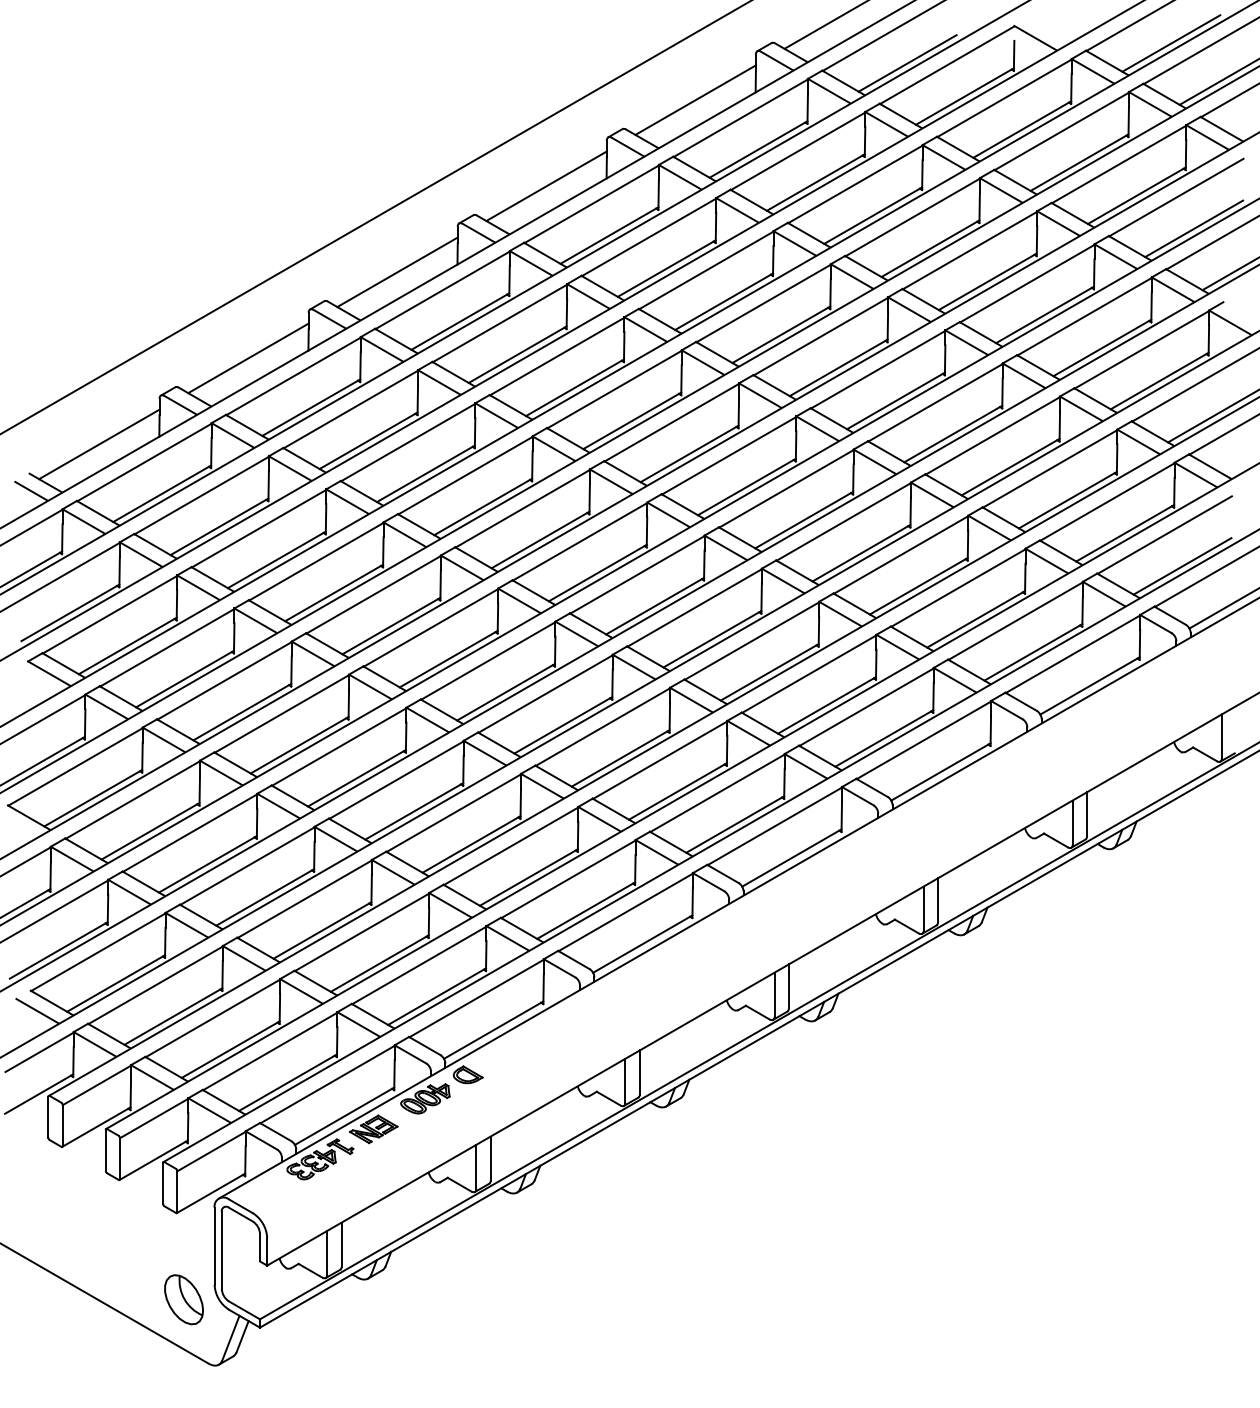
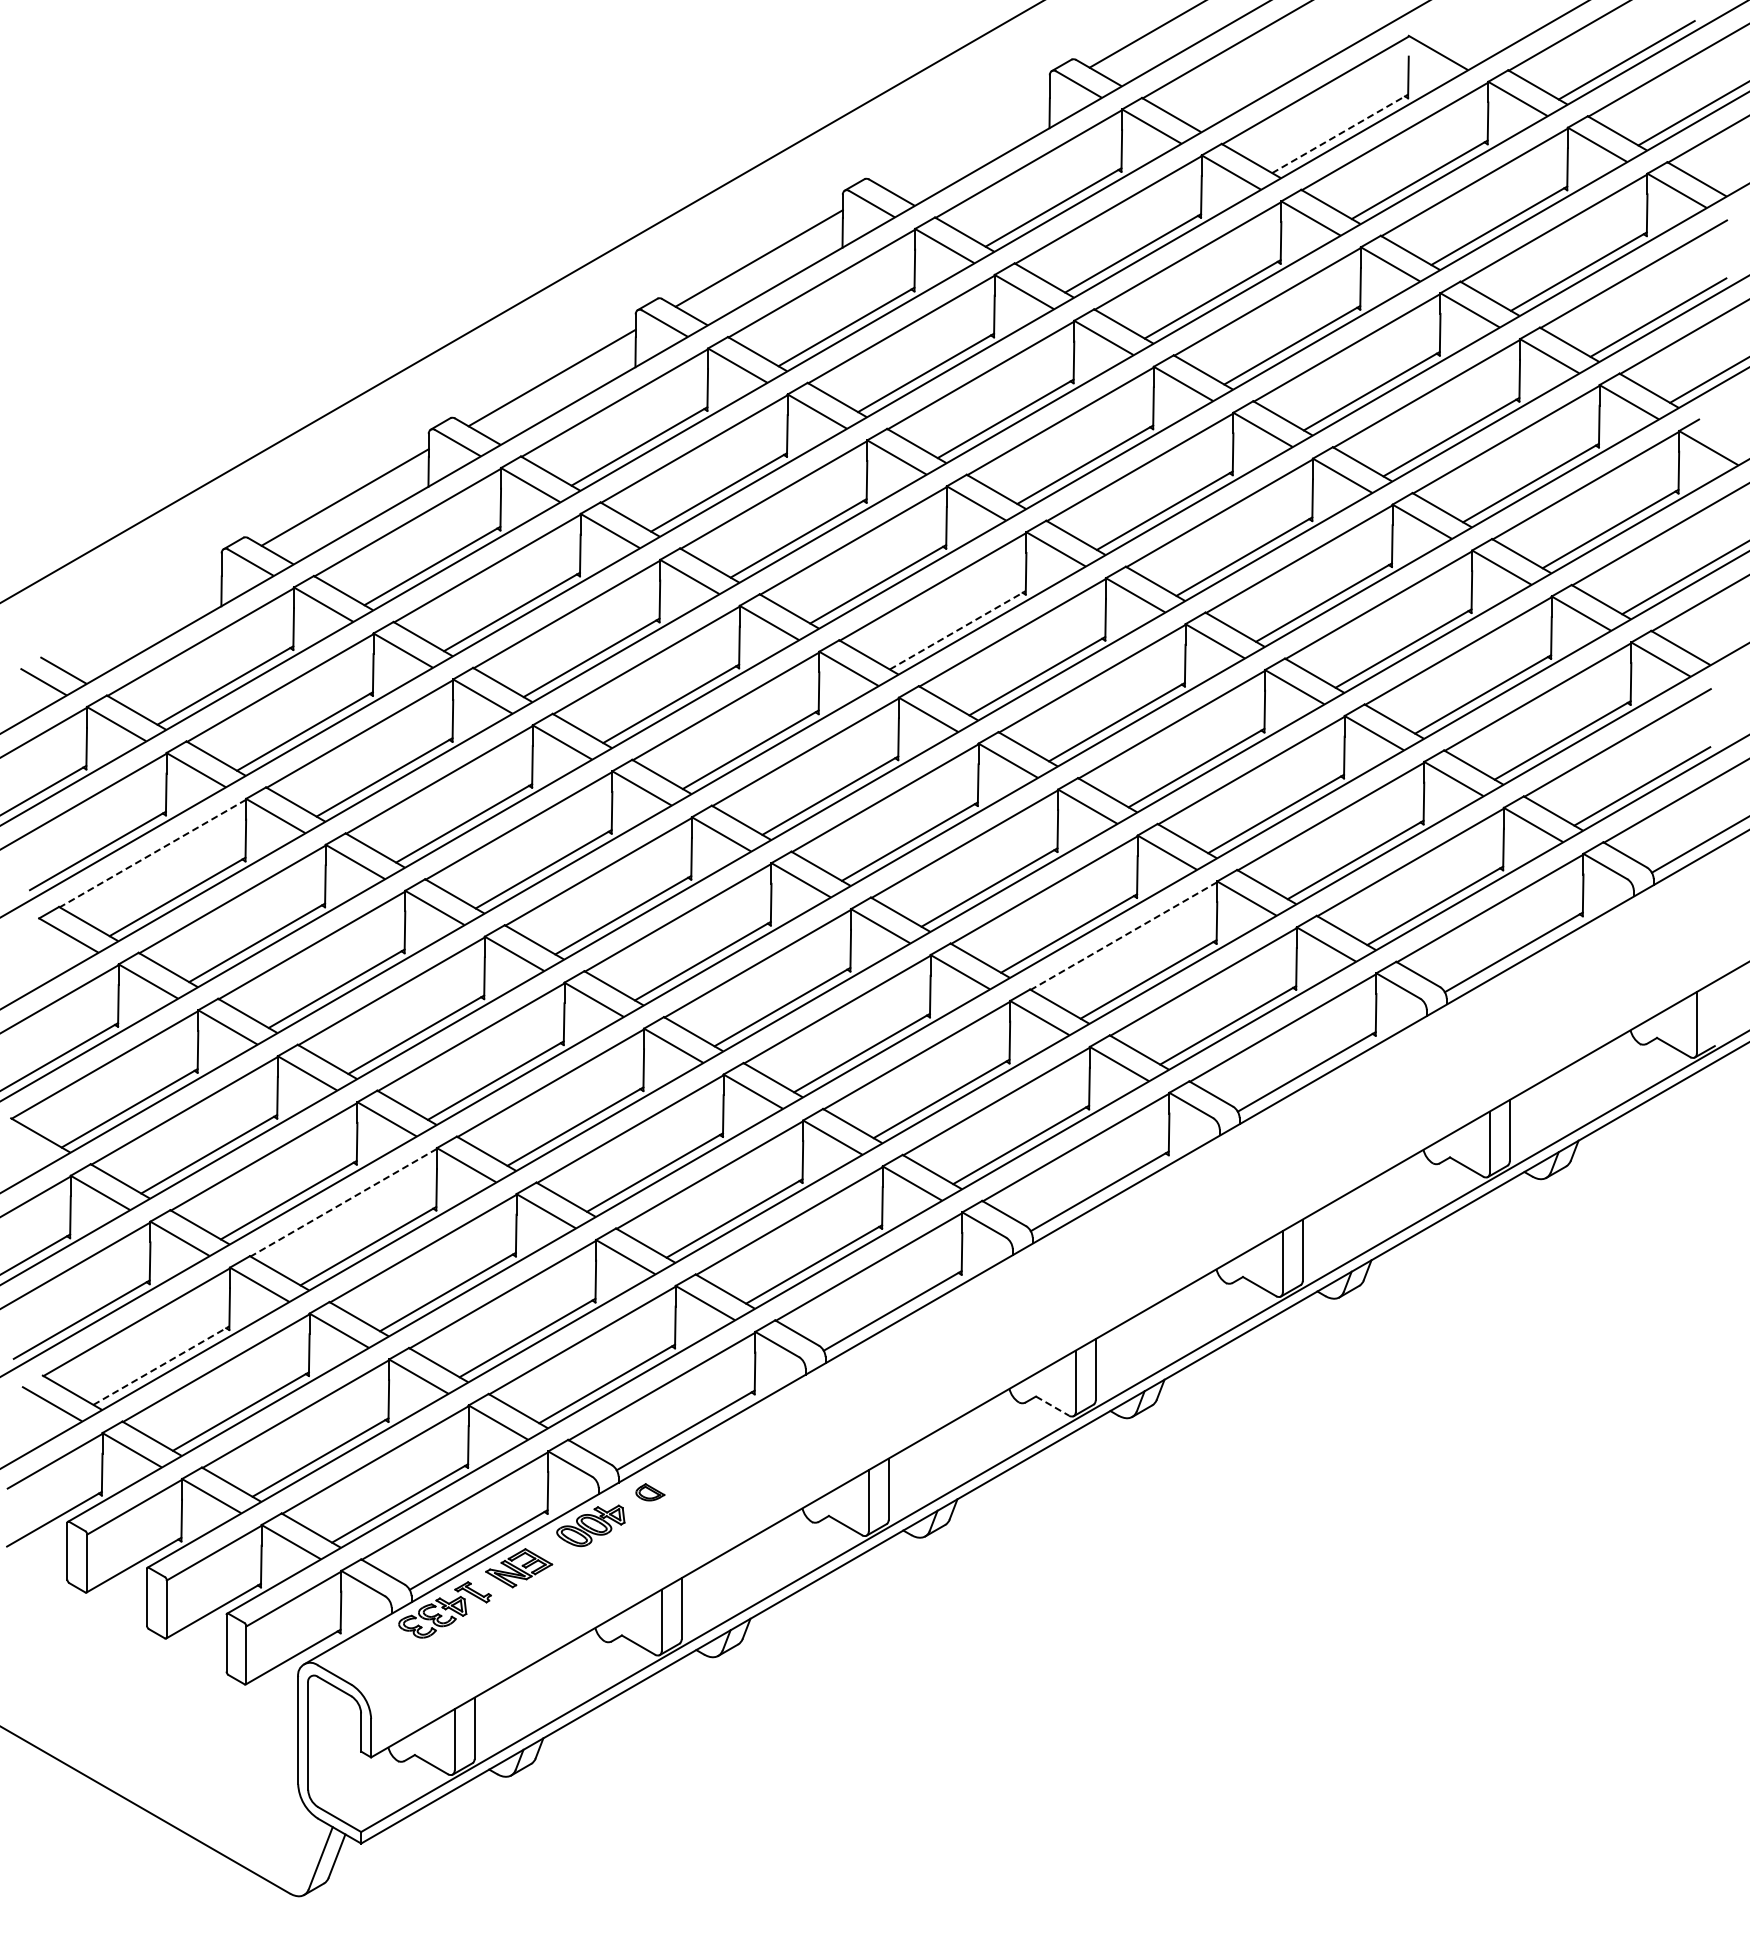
line: (907, 63) -> (1260, 87), removed
line: (965, 96) -> (1340, 133), solid -> dashed
line: (695, 99) -> (965, 138), removed
line: (98, 444) -> (137, 616), removed
line: (690, 454) -> (958, 630), solid -> dashed
line: (109, 614) -> (152, 853), solid -> dashed
line: (809, 674) -> (1124, 936), solid -> dashed
line: (247, 866) -> (343, 1202), solid -> dashed
line: (116, 983) -> (161, 1365), solid -> dashed
line: (757, 1012) -> (1052, 1406), solid -> dashed
part: (468, 1074) -> (650, 1491), size x0.7
part: (183, 1299) -> (255, 1804), removed

